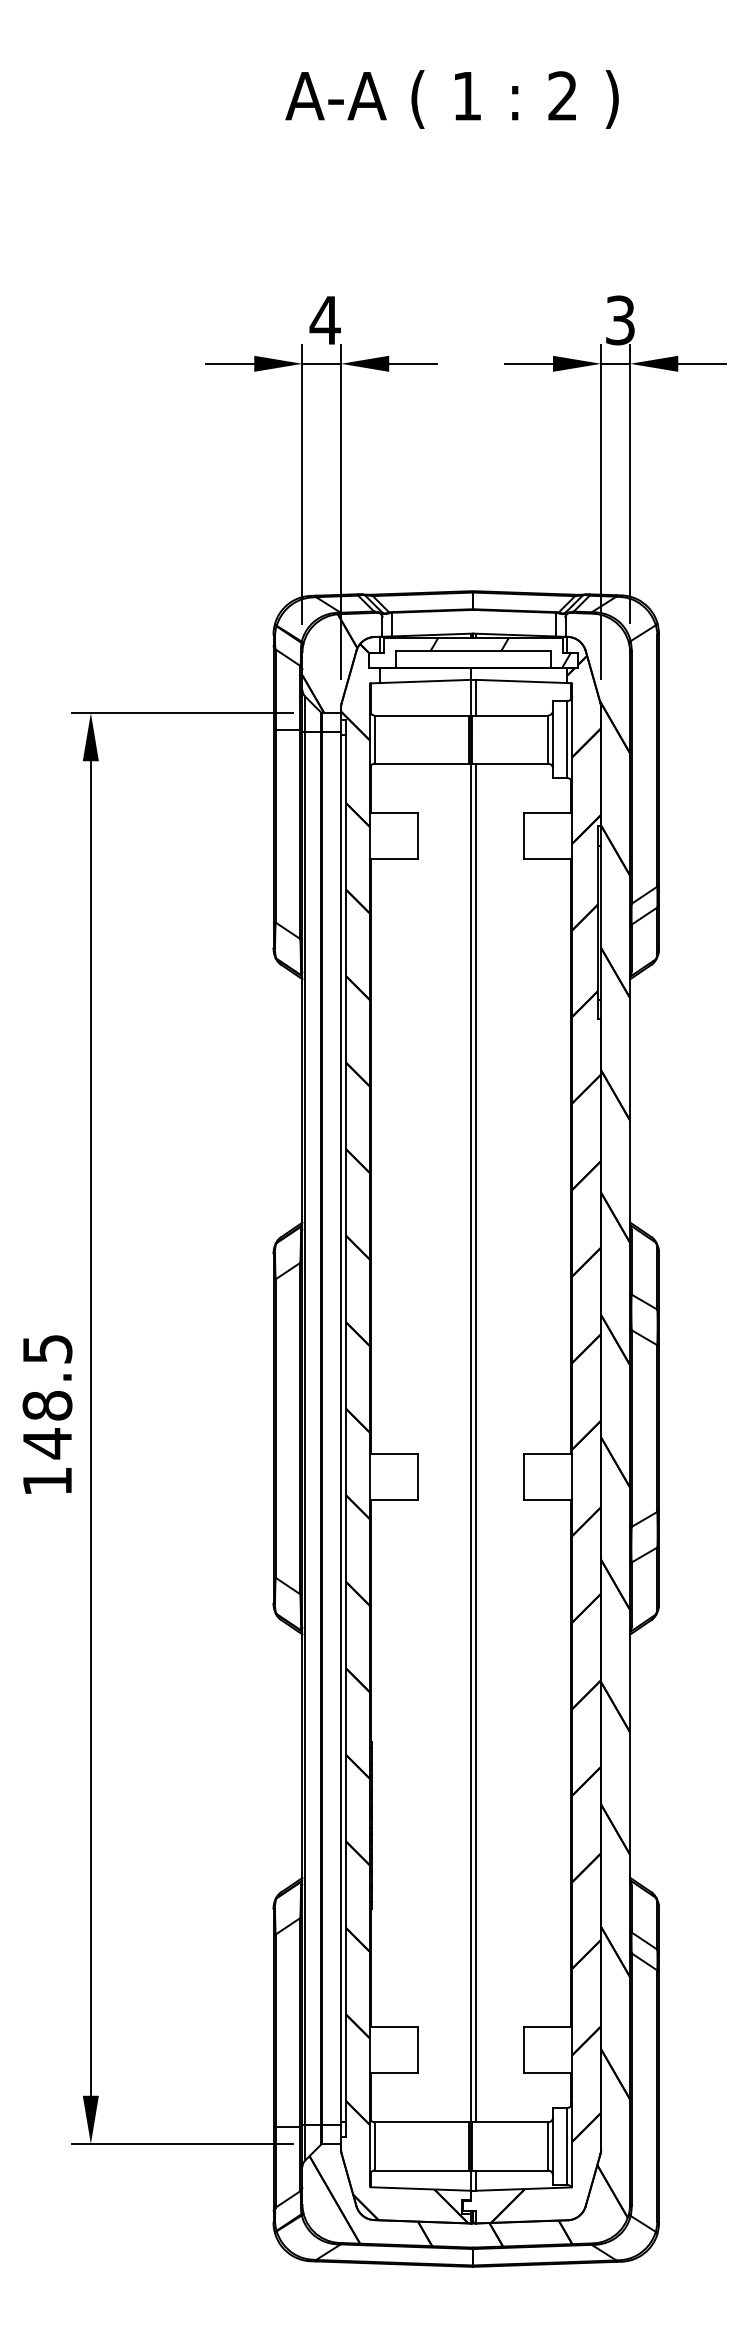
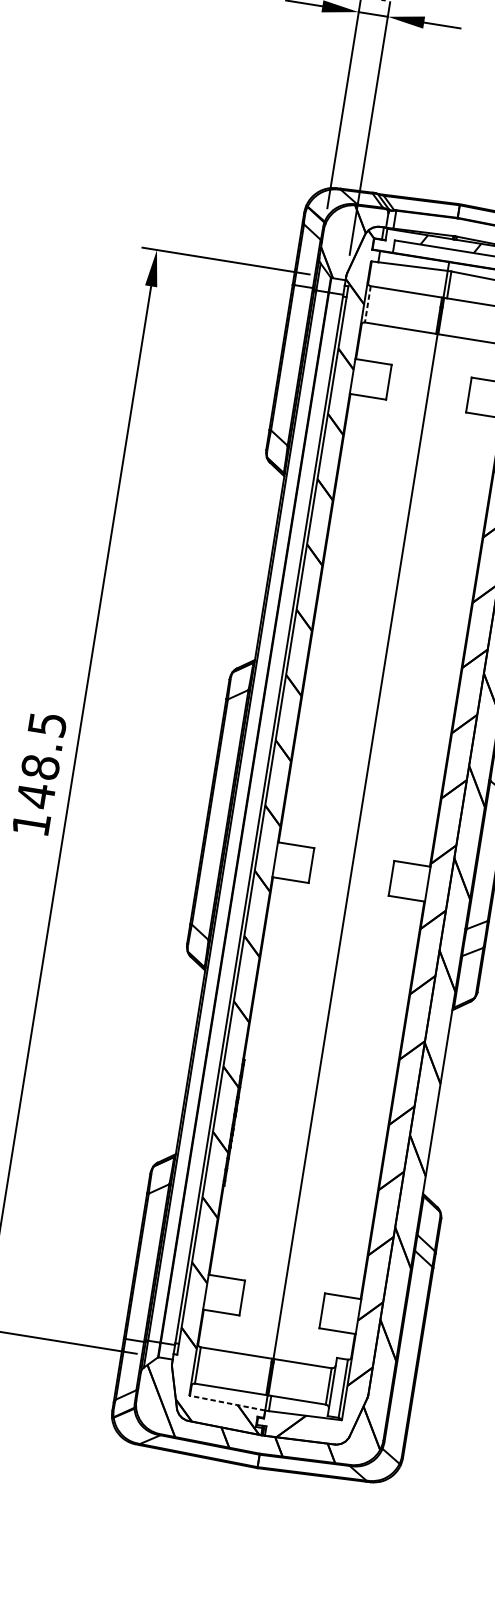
line: (374, 740) -> (367, 304), solid -> dashed
line: (475, 1442) -> (358, 846), removed
line: (420, 2189) -> (227, 1403), solid -> dashed

